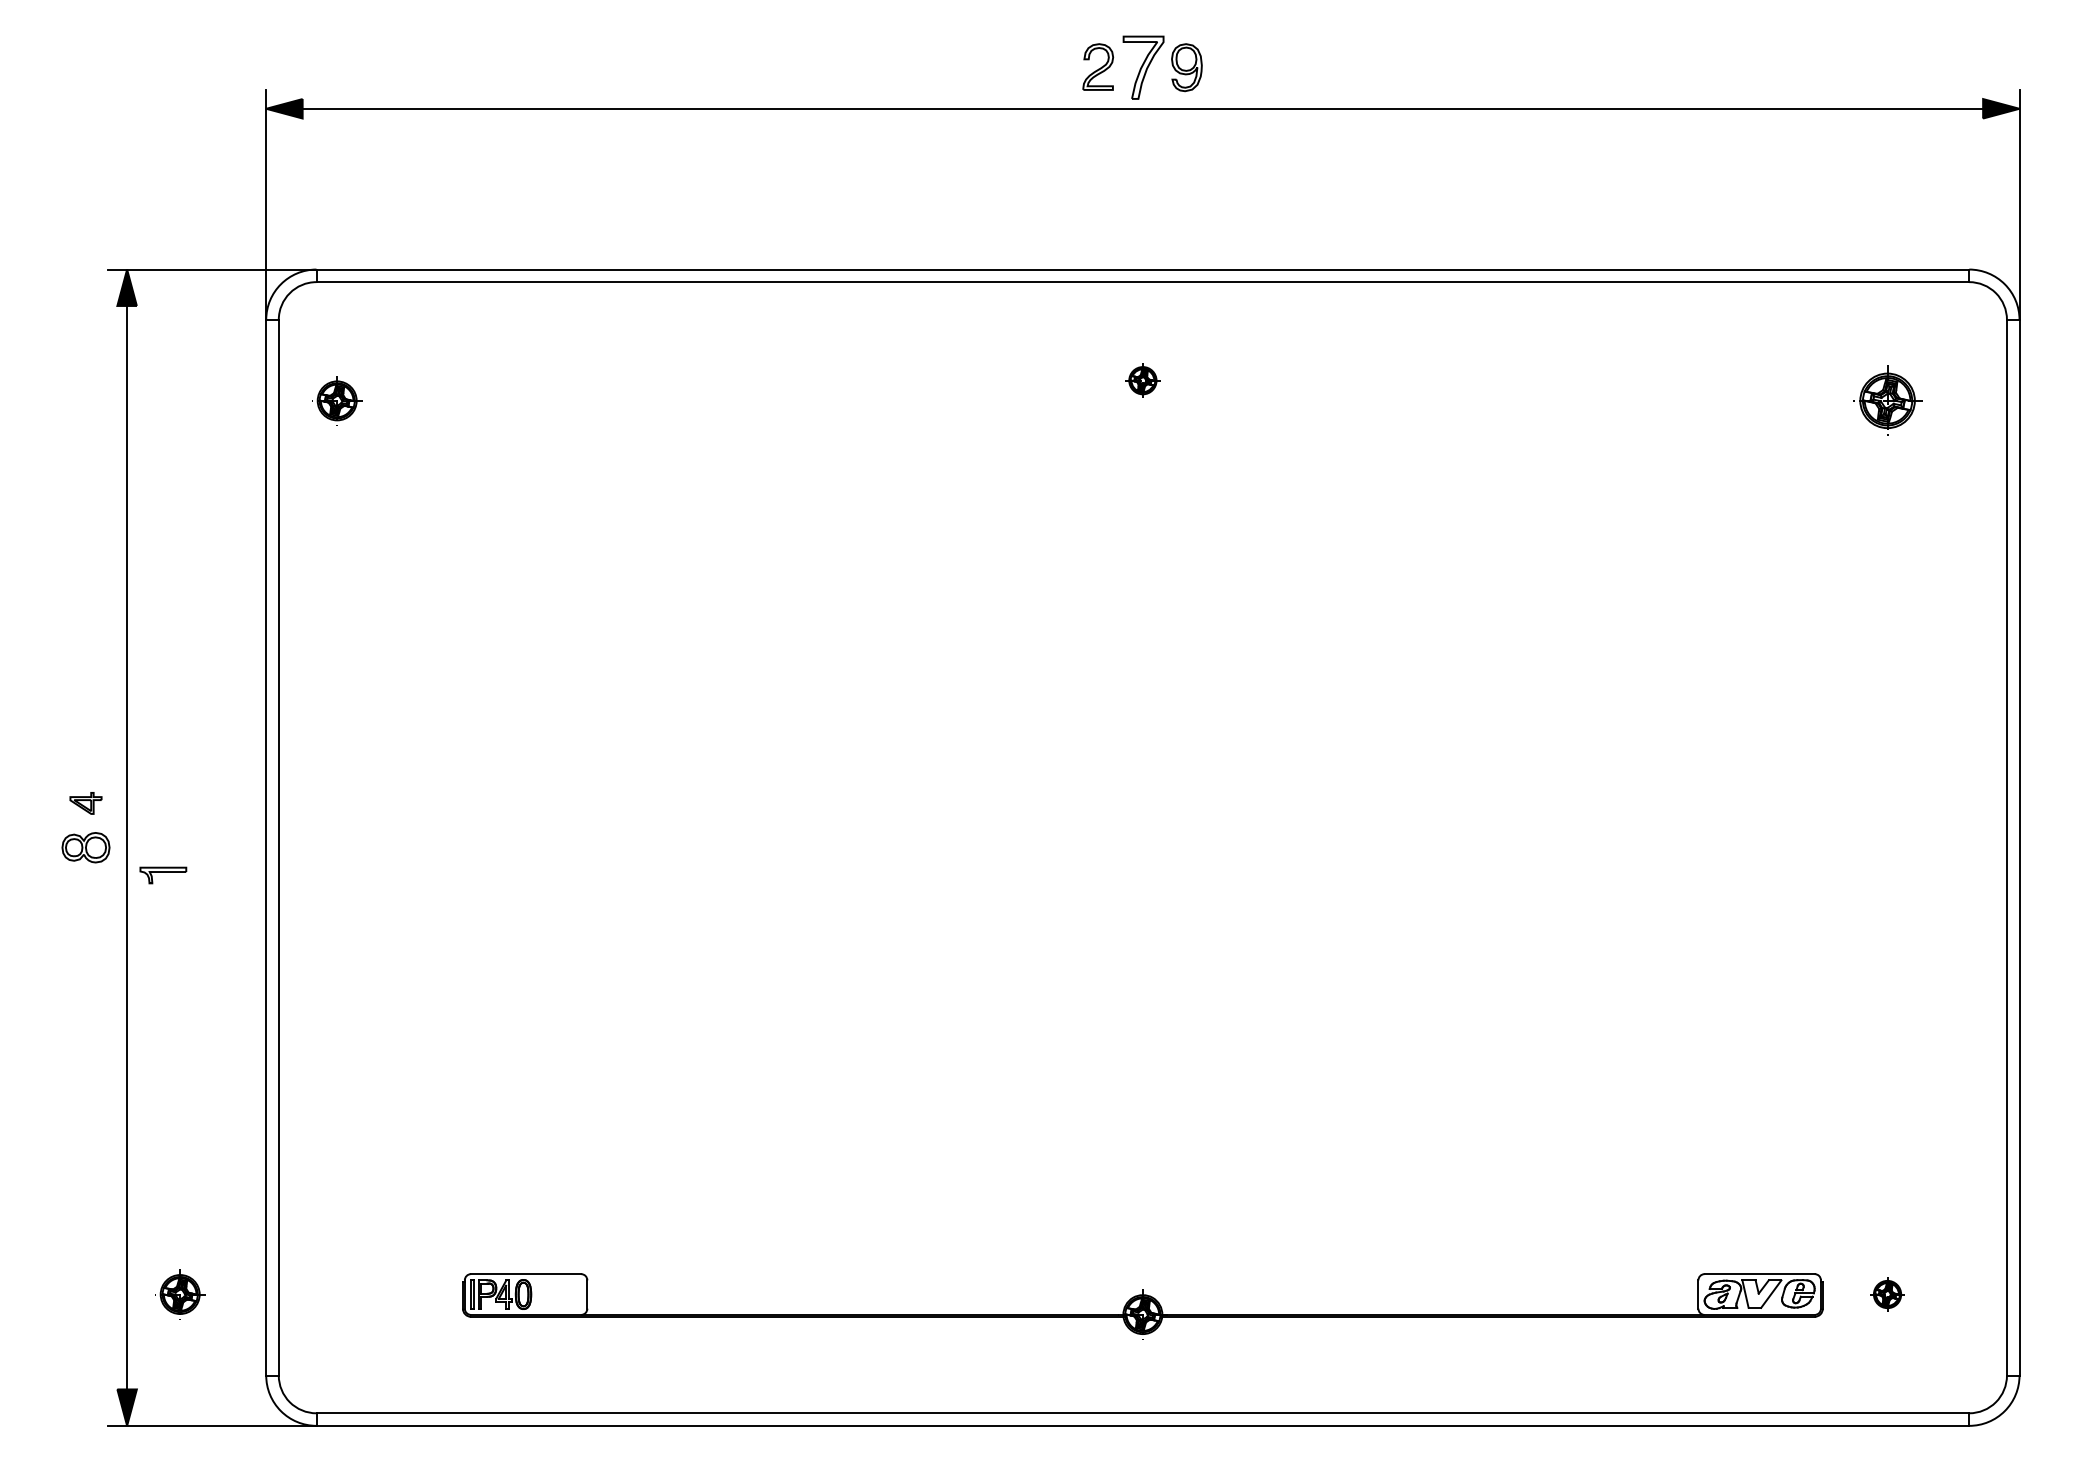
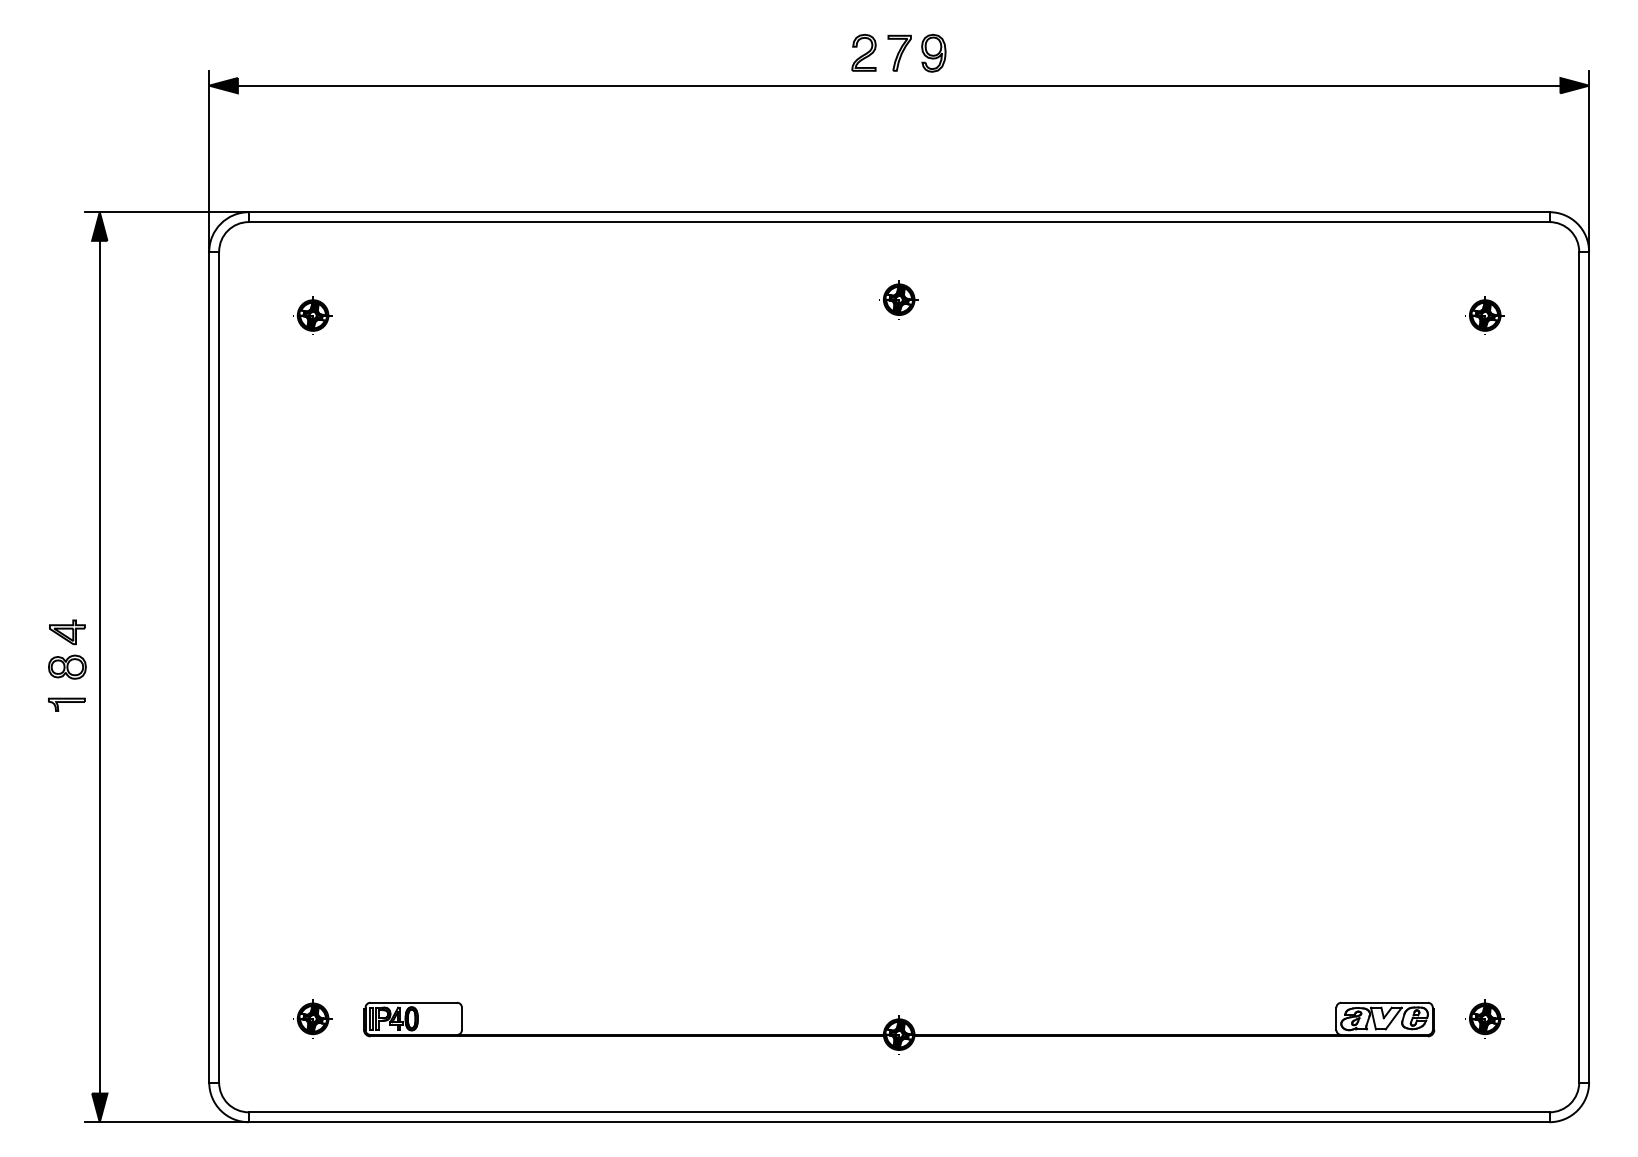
part: (1143, 67) -> (899, 53), size x0.71
part: (1142, 380) -> (898, 299), size x1.43
part: (337, 400) -> (313, 315), moved
part: (1887, 400) -> (1485, 315), size x0.71
part: (85, 803) -> (67, 632), size x1.43
part: (163, 875) -> (67, 704), moved
part: (180, 1294) -> (313, 1018), moved
part: (1887, 1294) -> (1485, 1018), size x1.43

